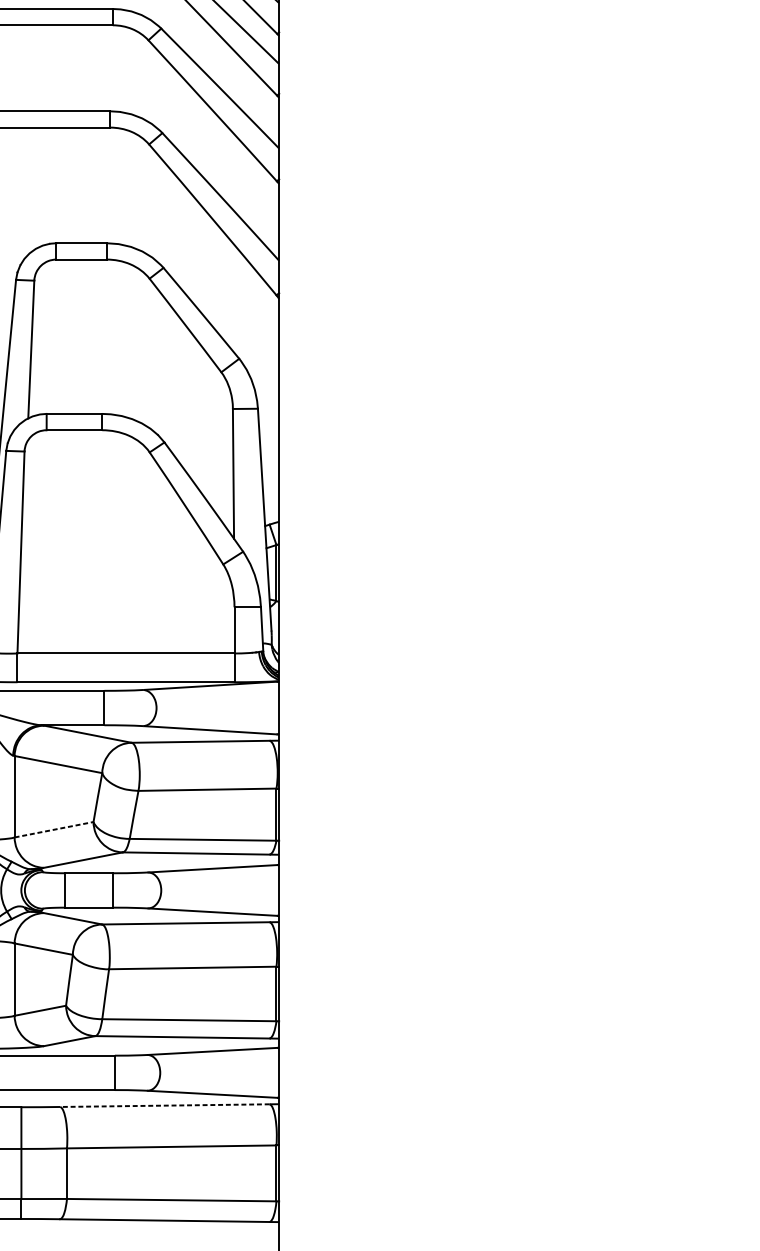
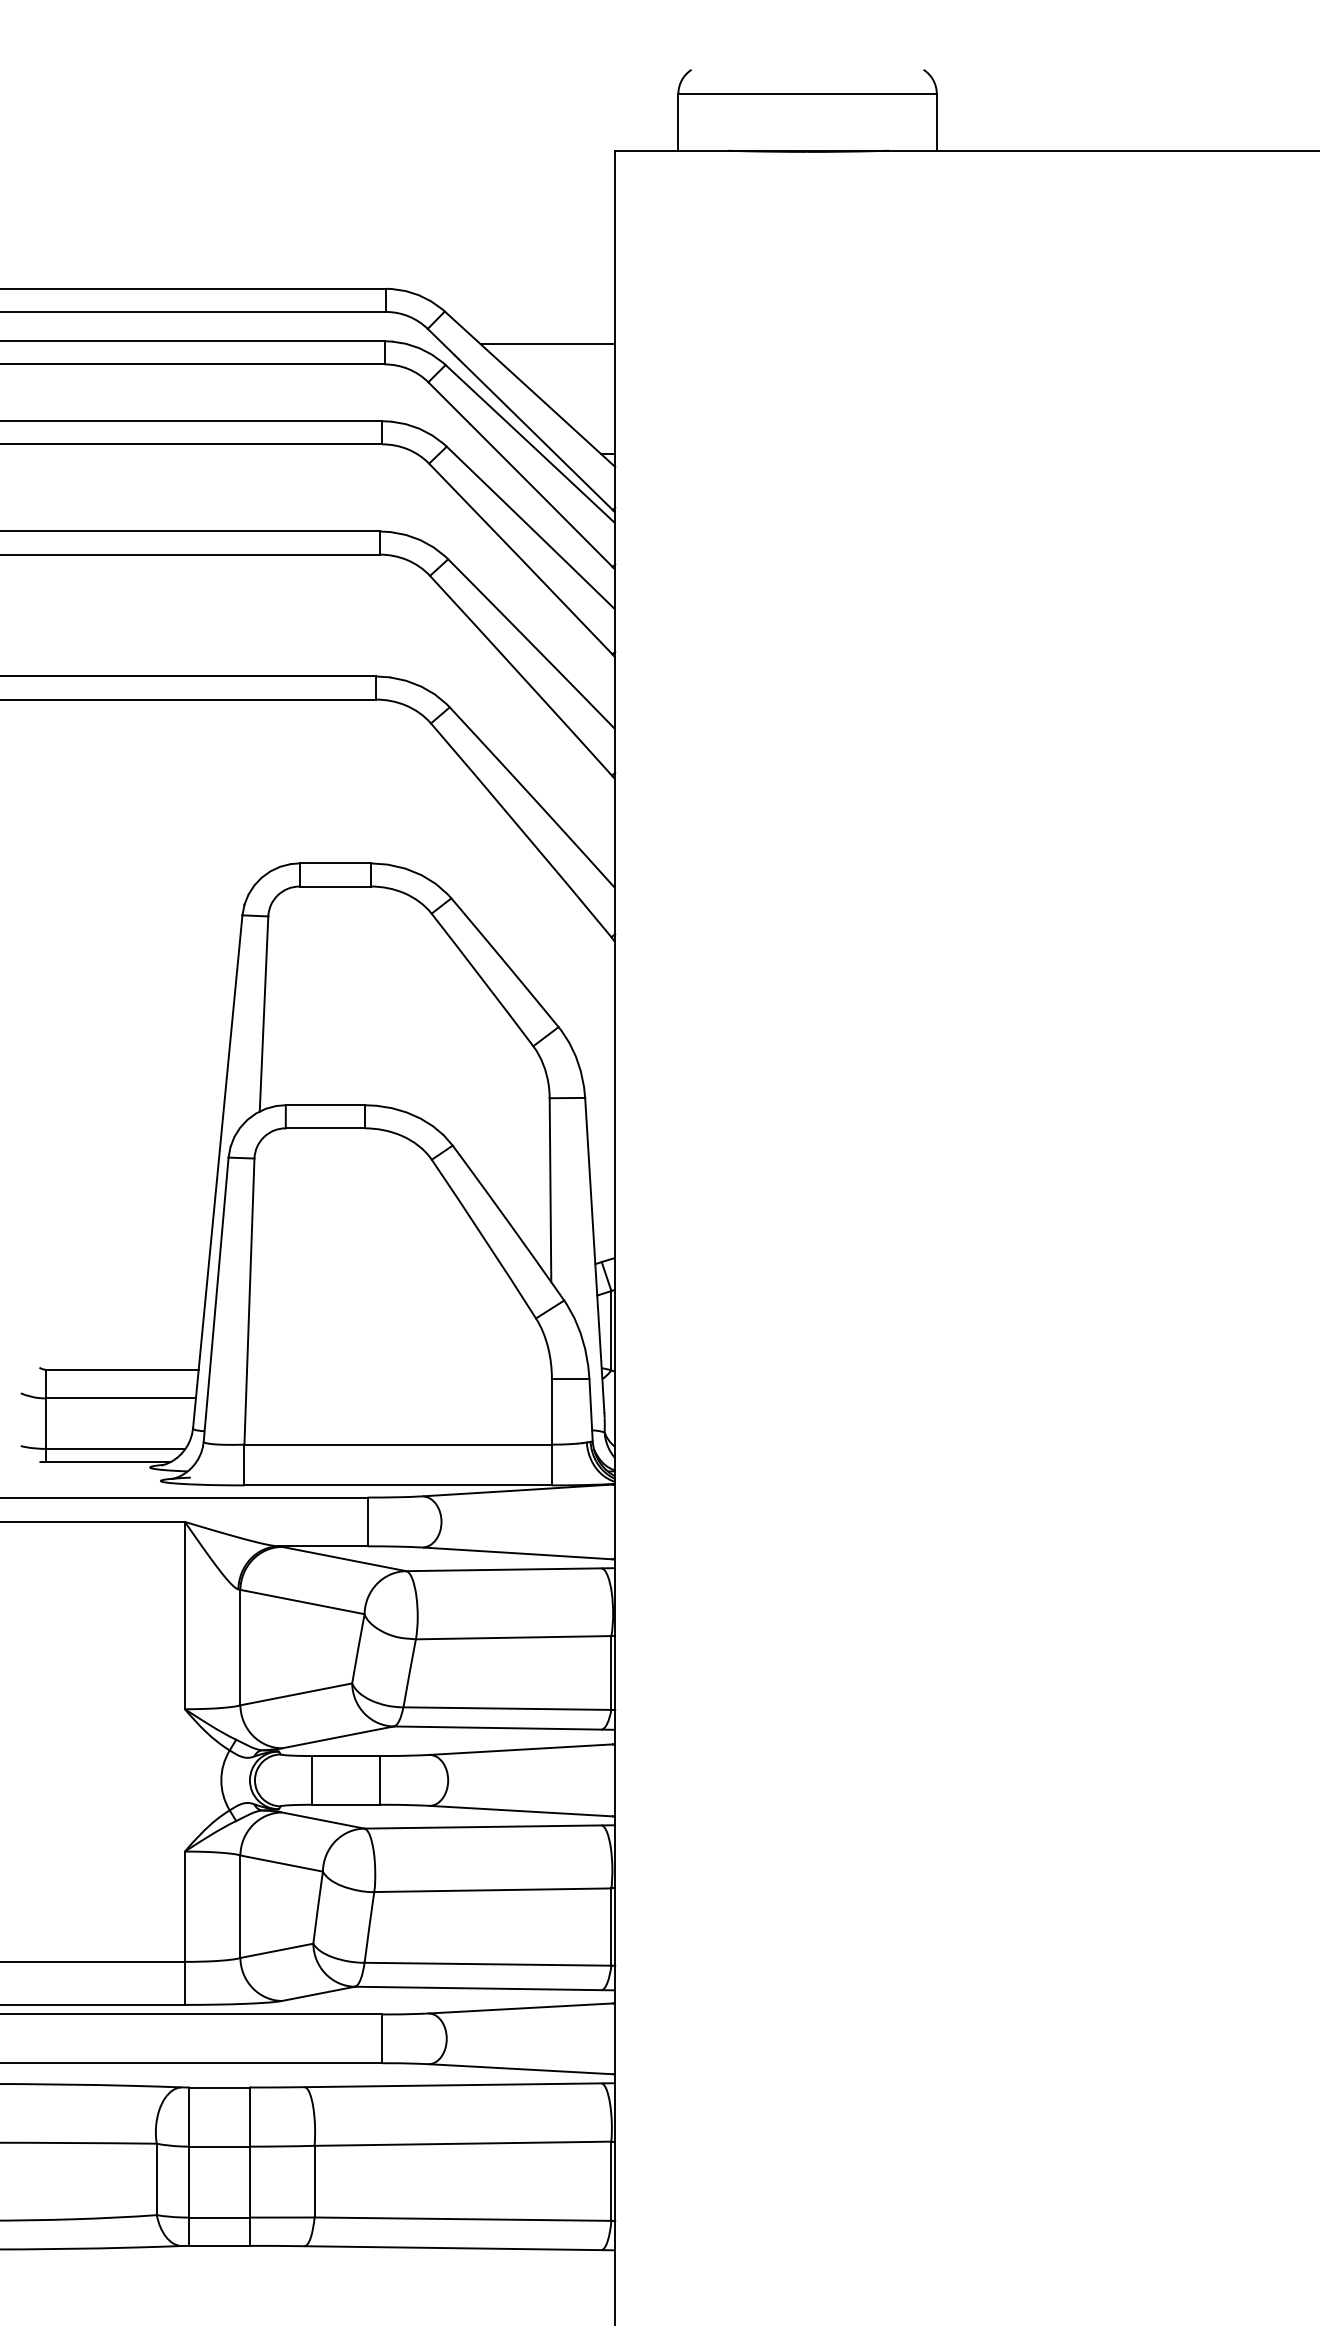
line: (54, 829) -> (296, 1694), dashed -> solid
line: (164, 1105) -> (452, 2085), dashed -> solid

